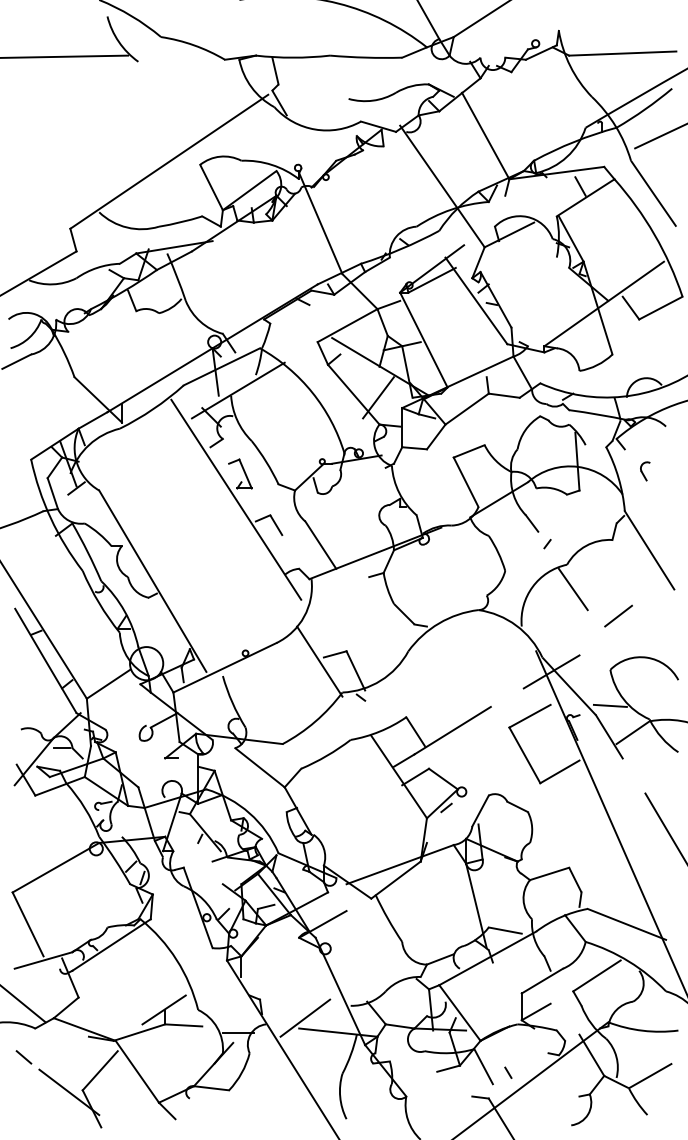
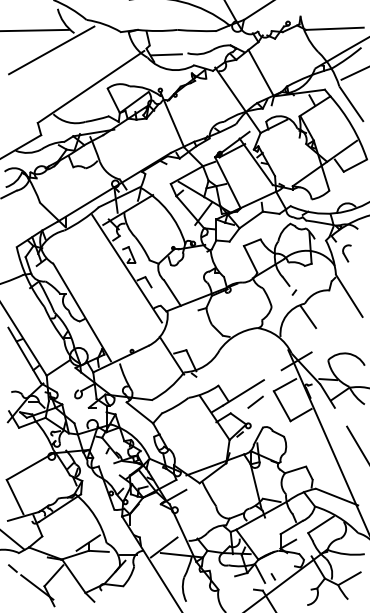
line: (95, 93) -> (51, 50), added
line: (307, 101) -> (165, 54), added
part: (644, 471) -> (346, 253), size x1.67
line: (618, 614) -> (255, 401), moved

